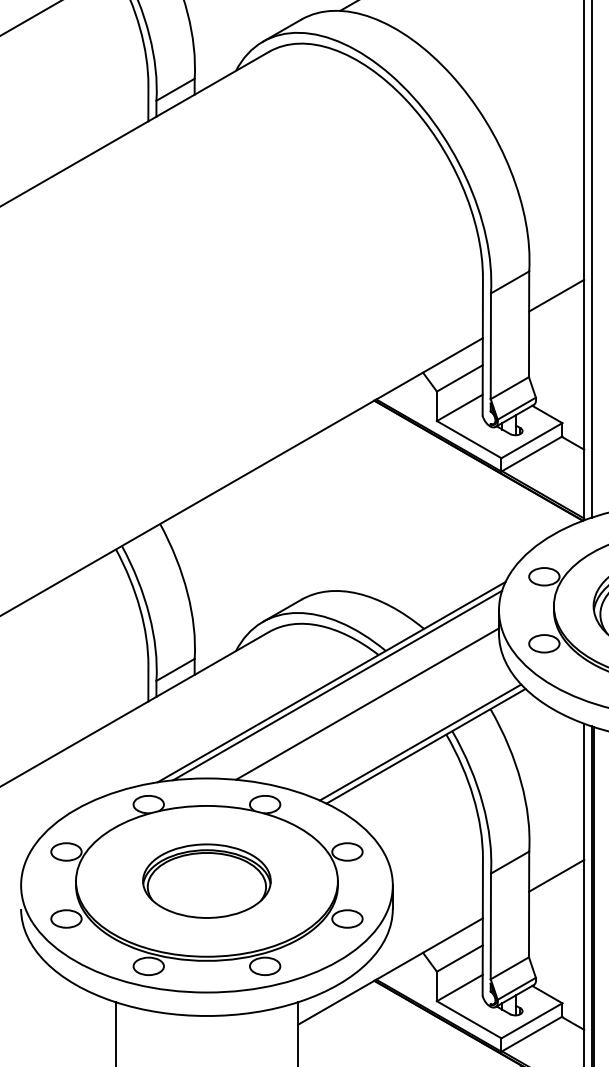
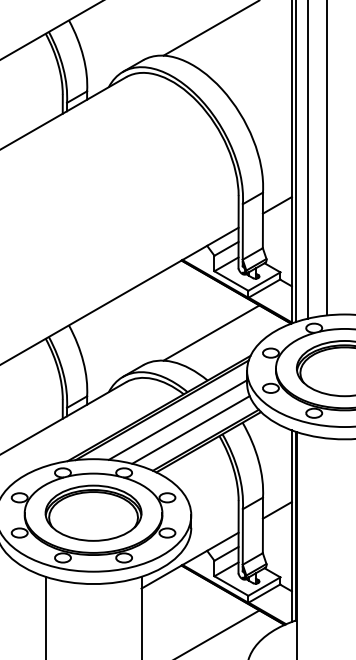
line: (431, 537) -> (211, 332), added
line: (391, 722) -> (190, 429), added
part: (206, 879) -> (93, 512), size x1.43

